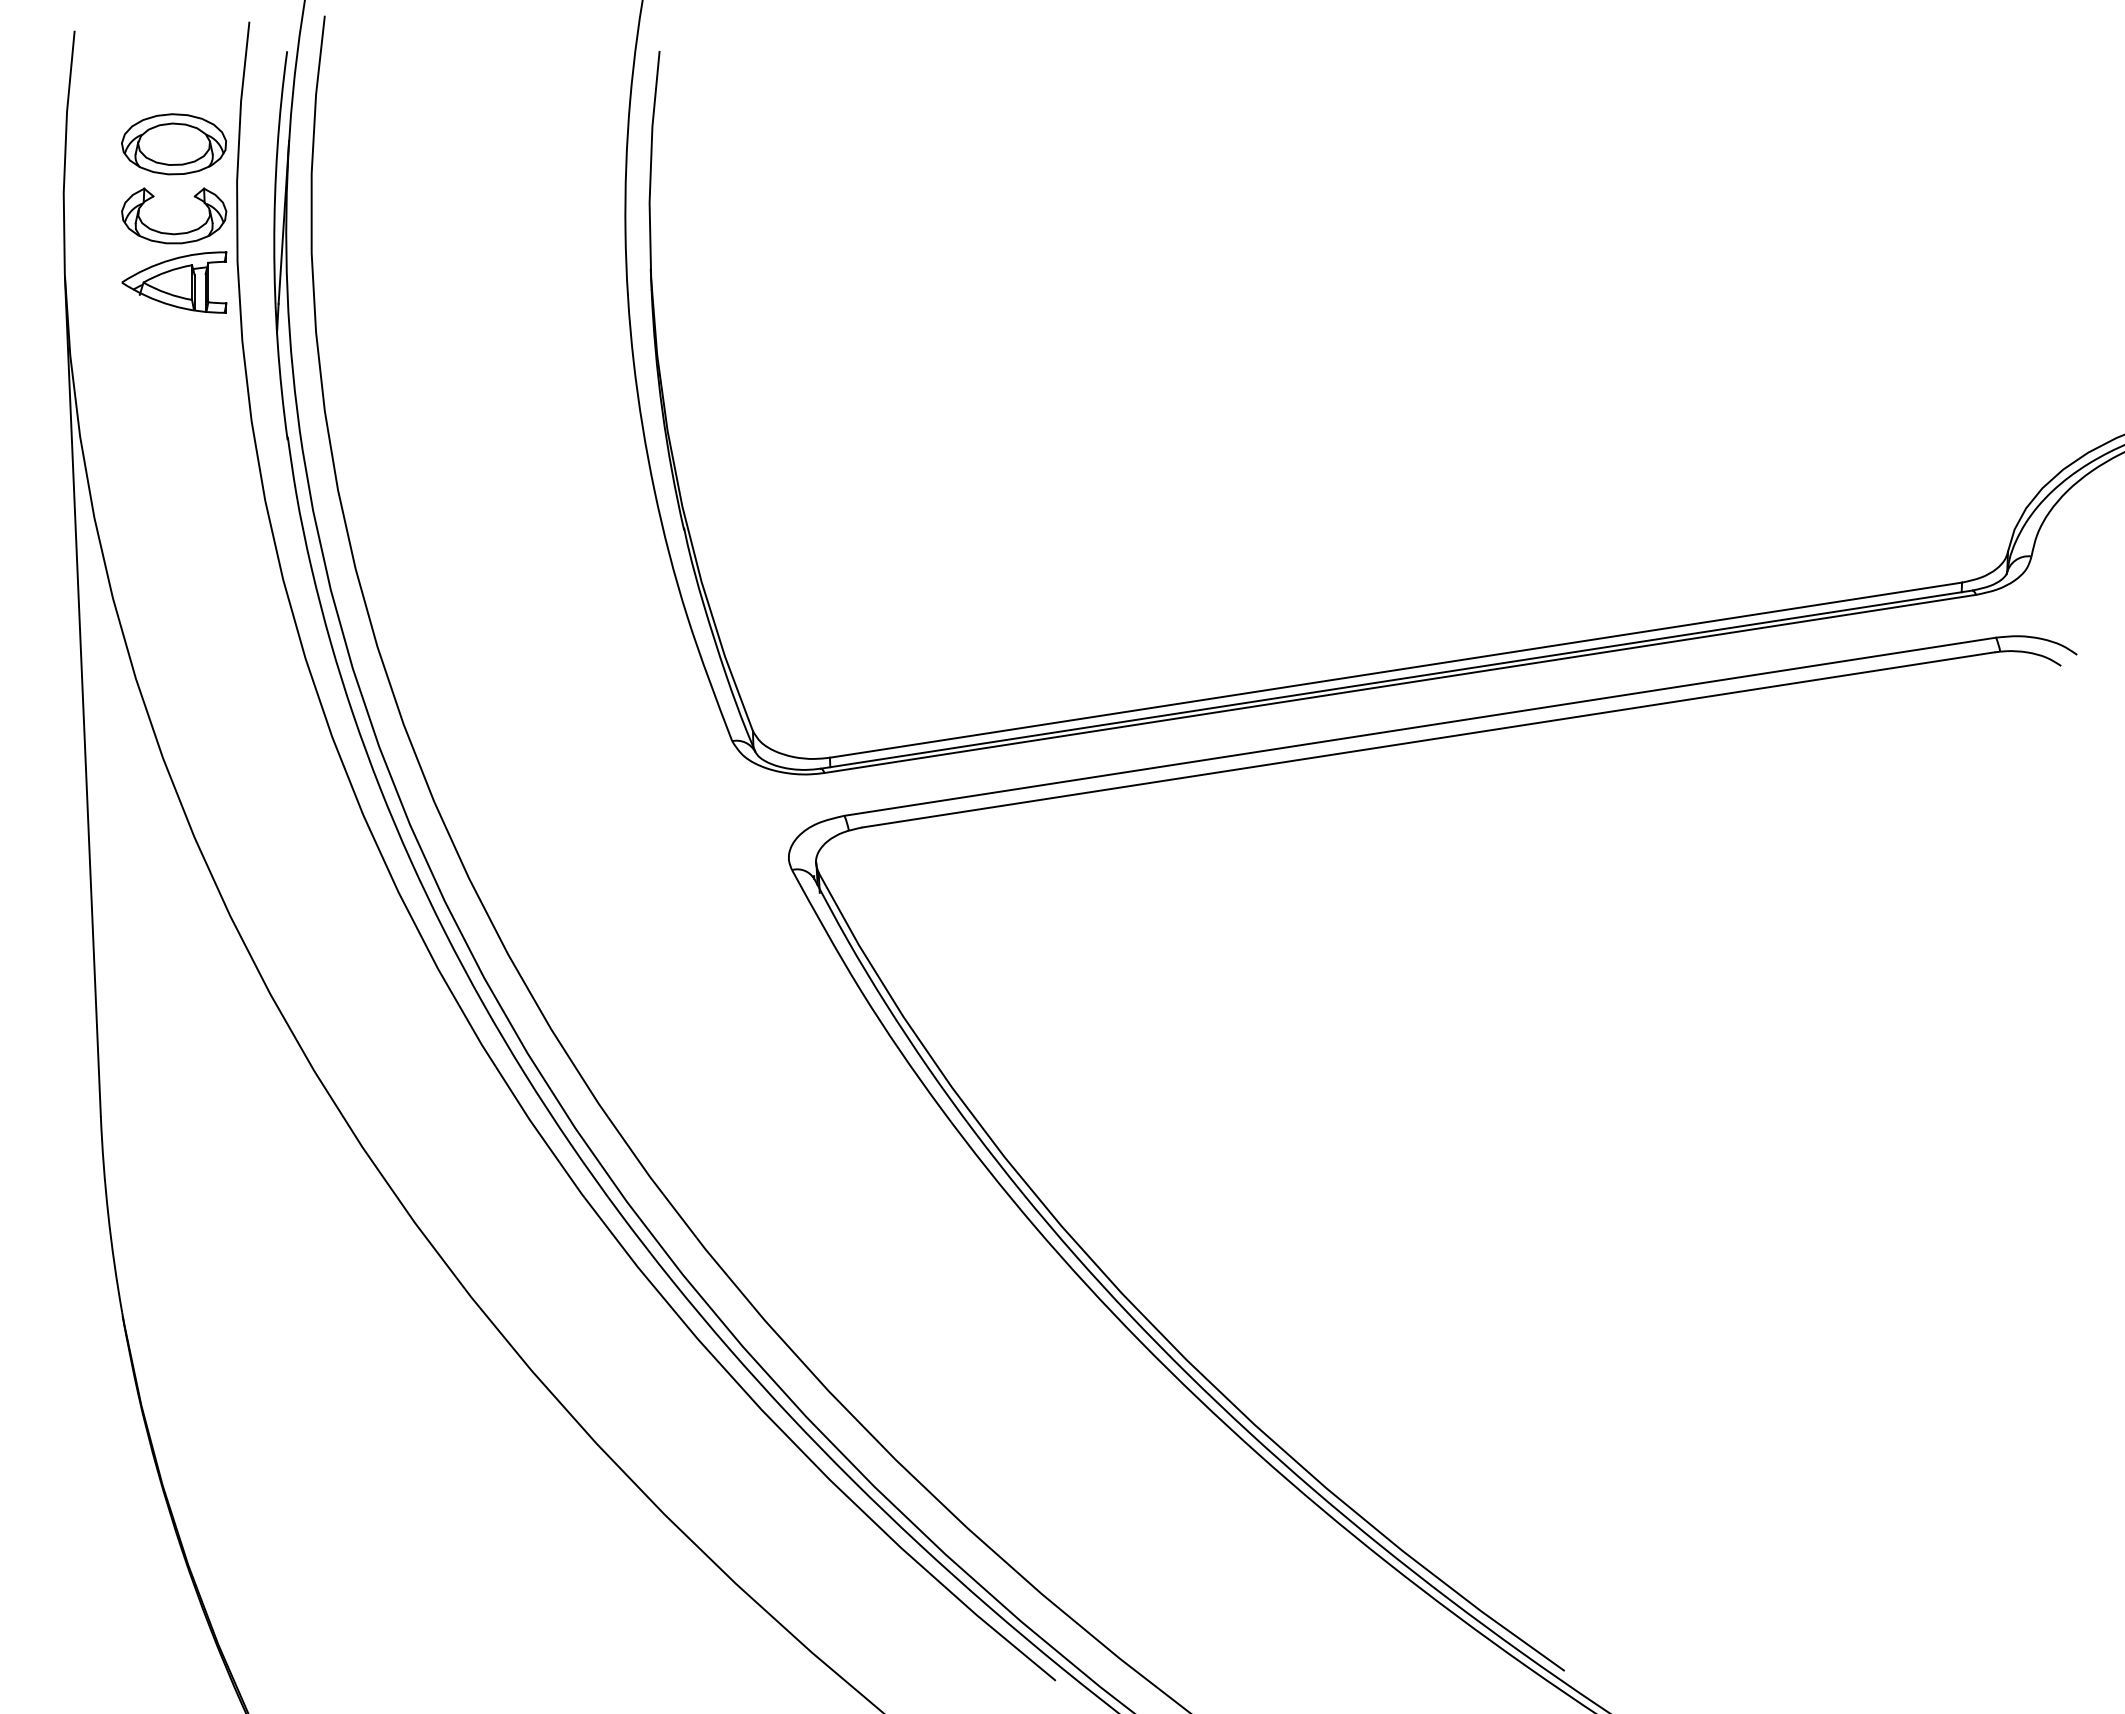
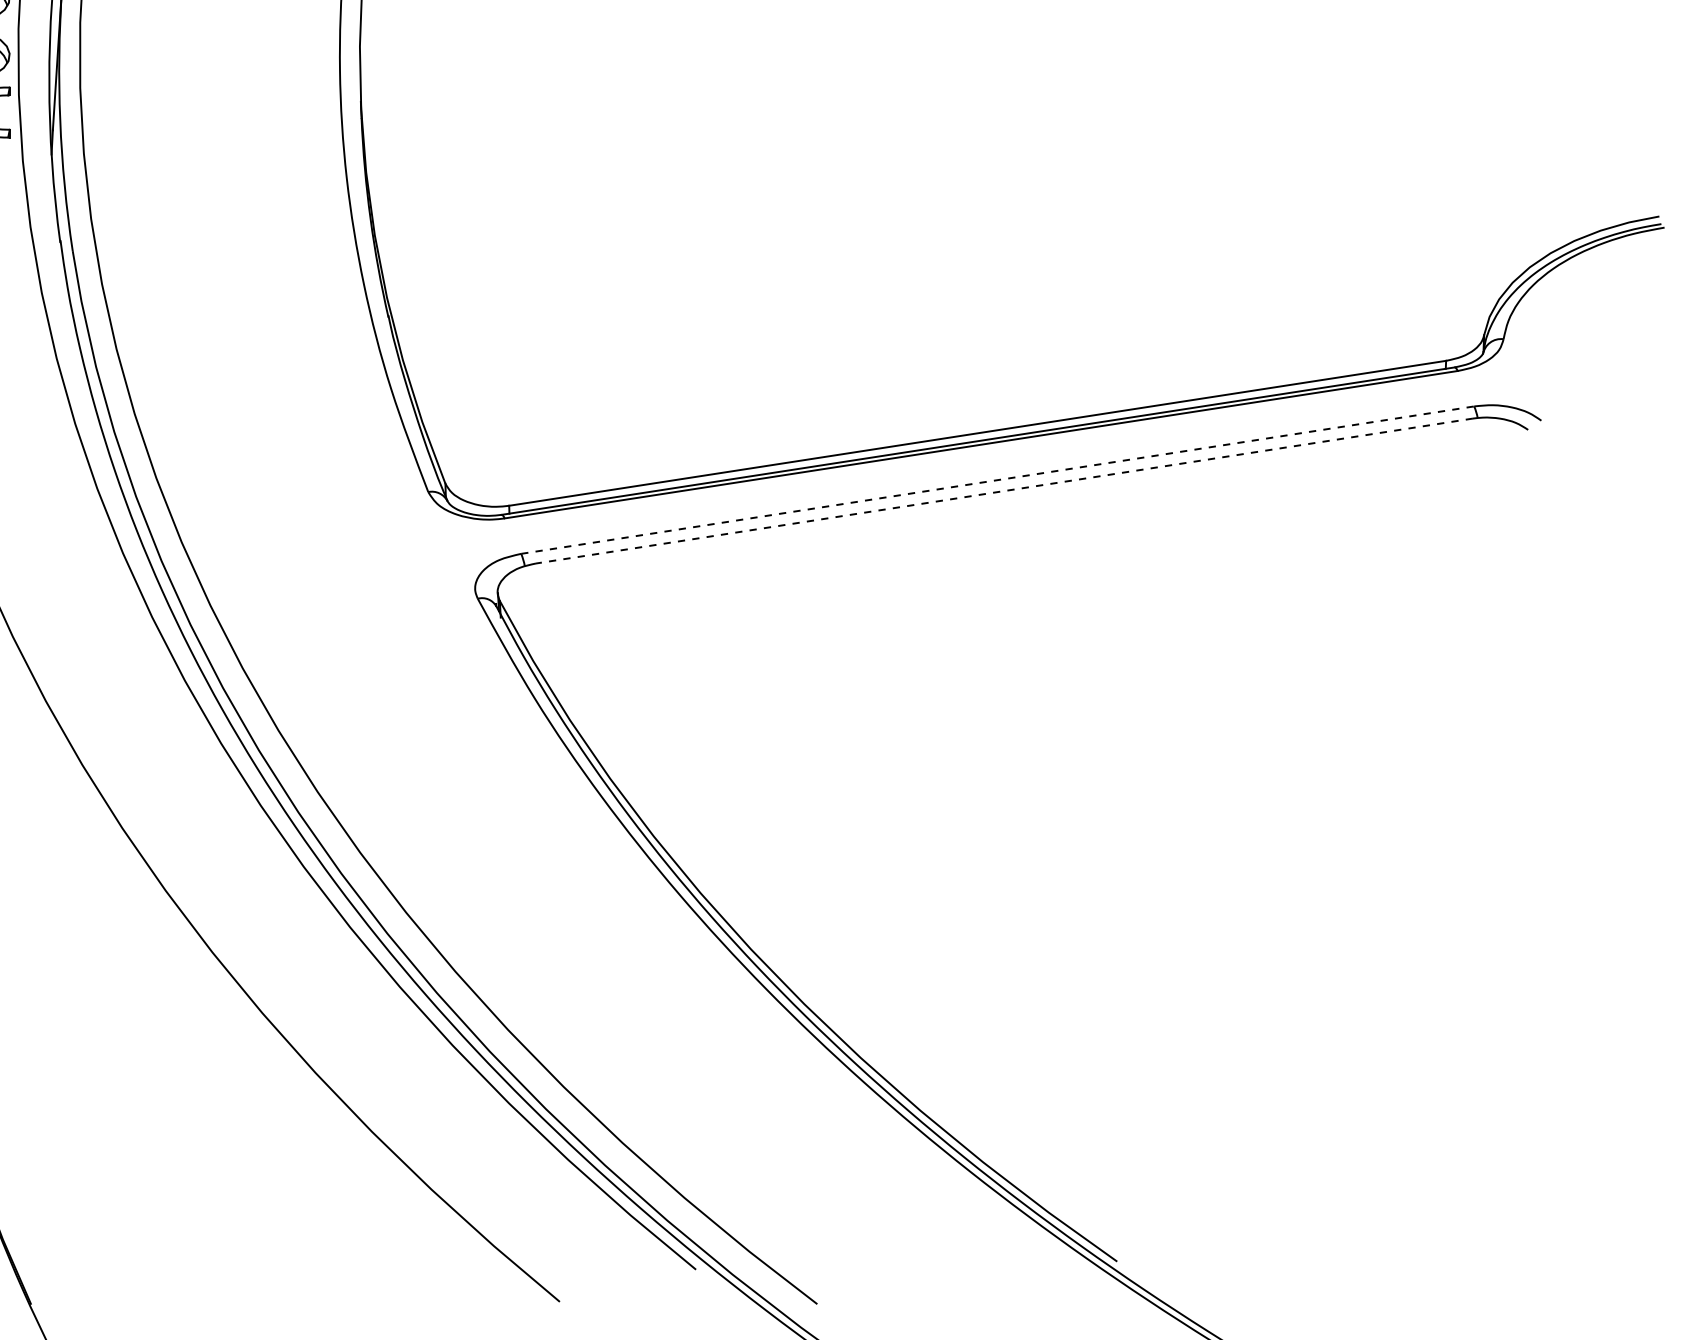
line: (1420, 726) -> (997, 479), solid -> dashed
line: (1428, 739) -> (1004, 490), solid -> dashed

